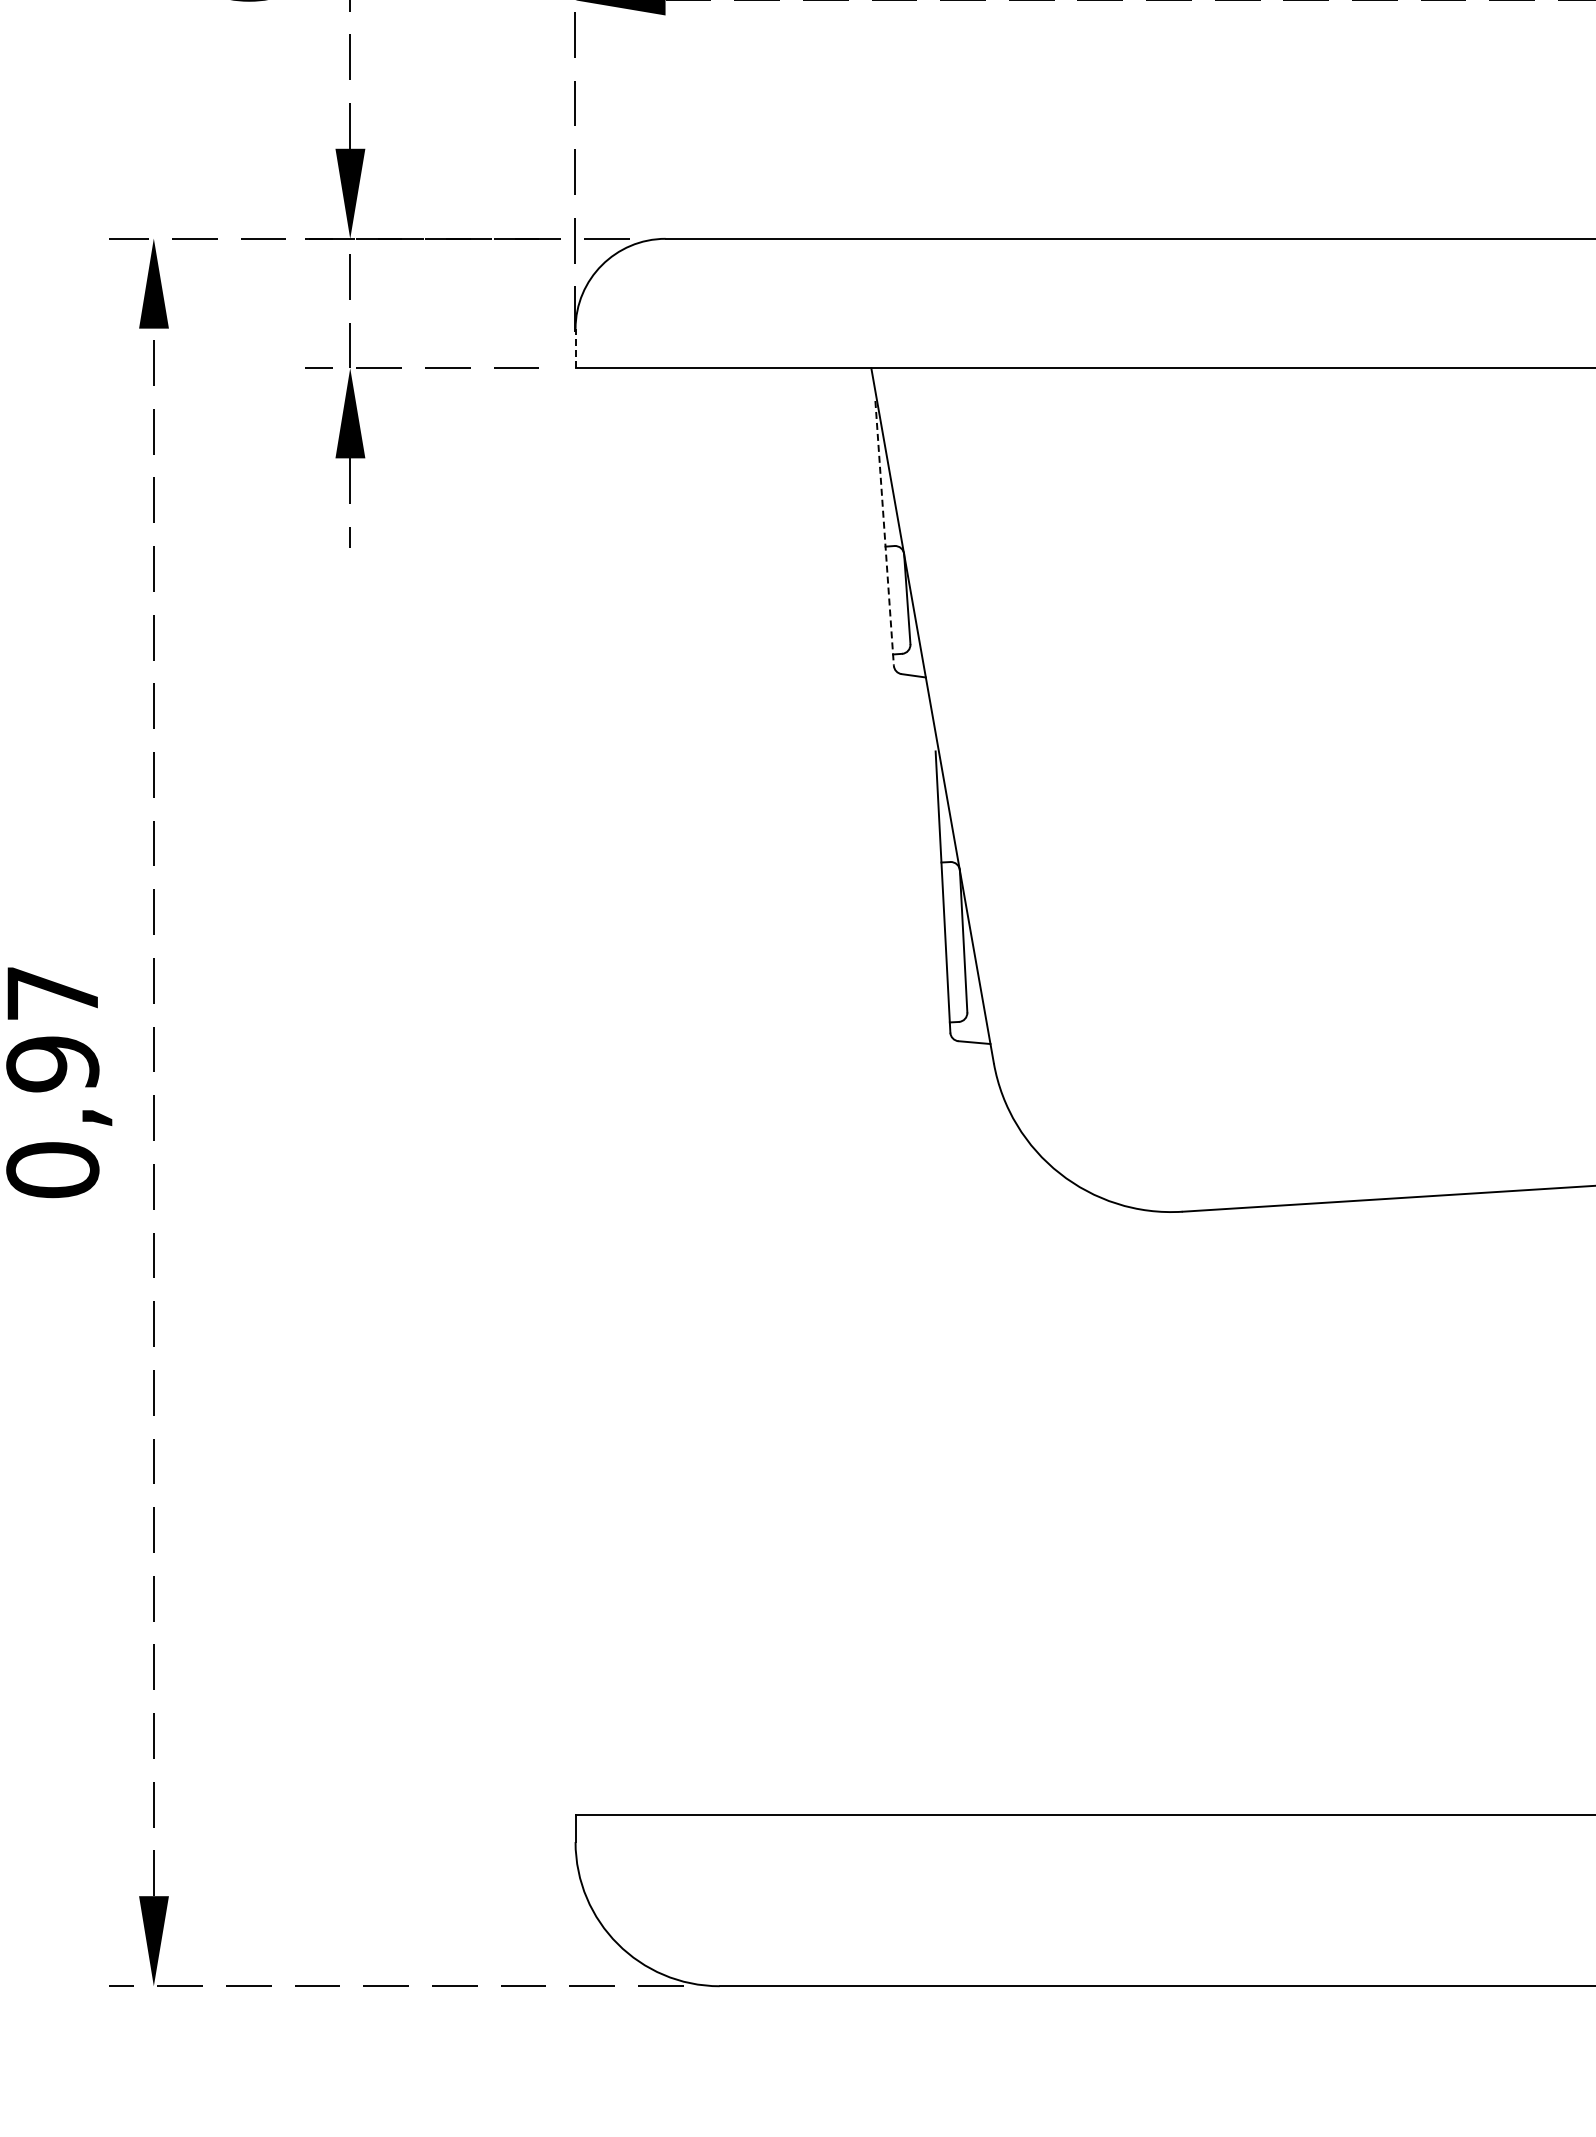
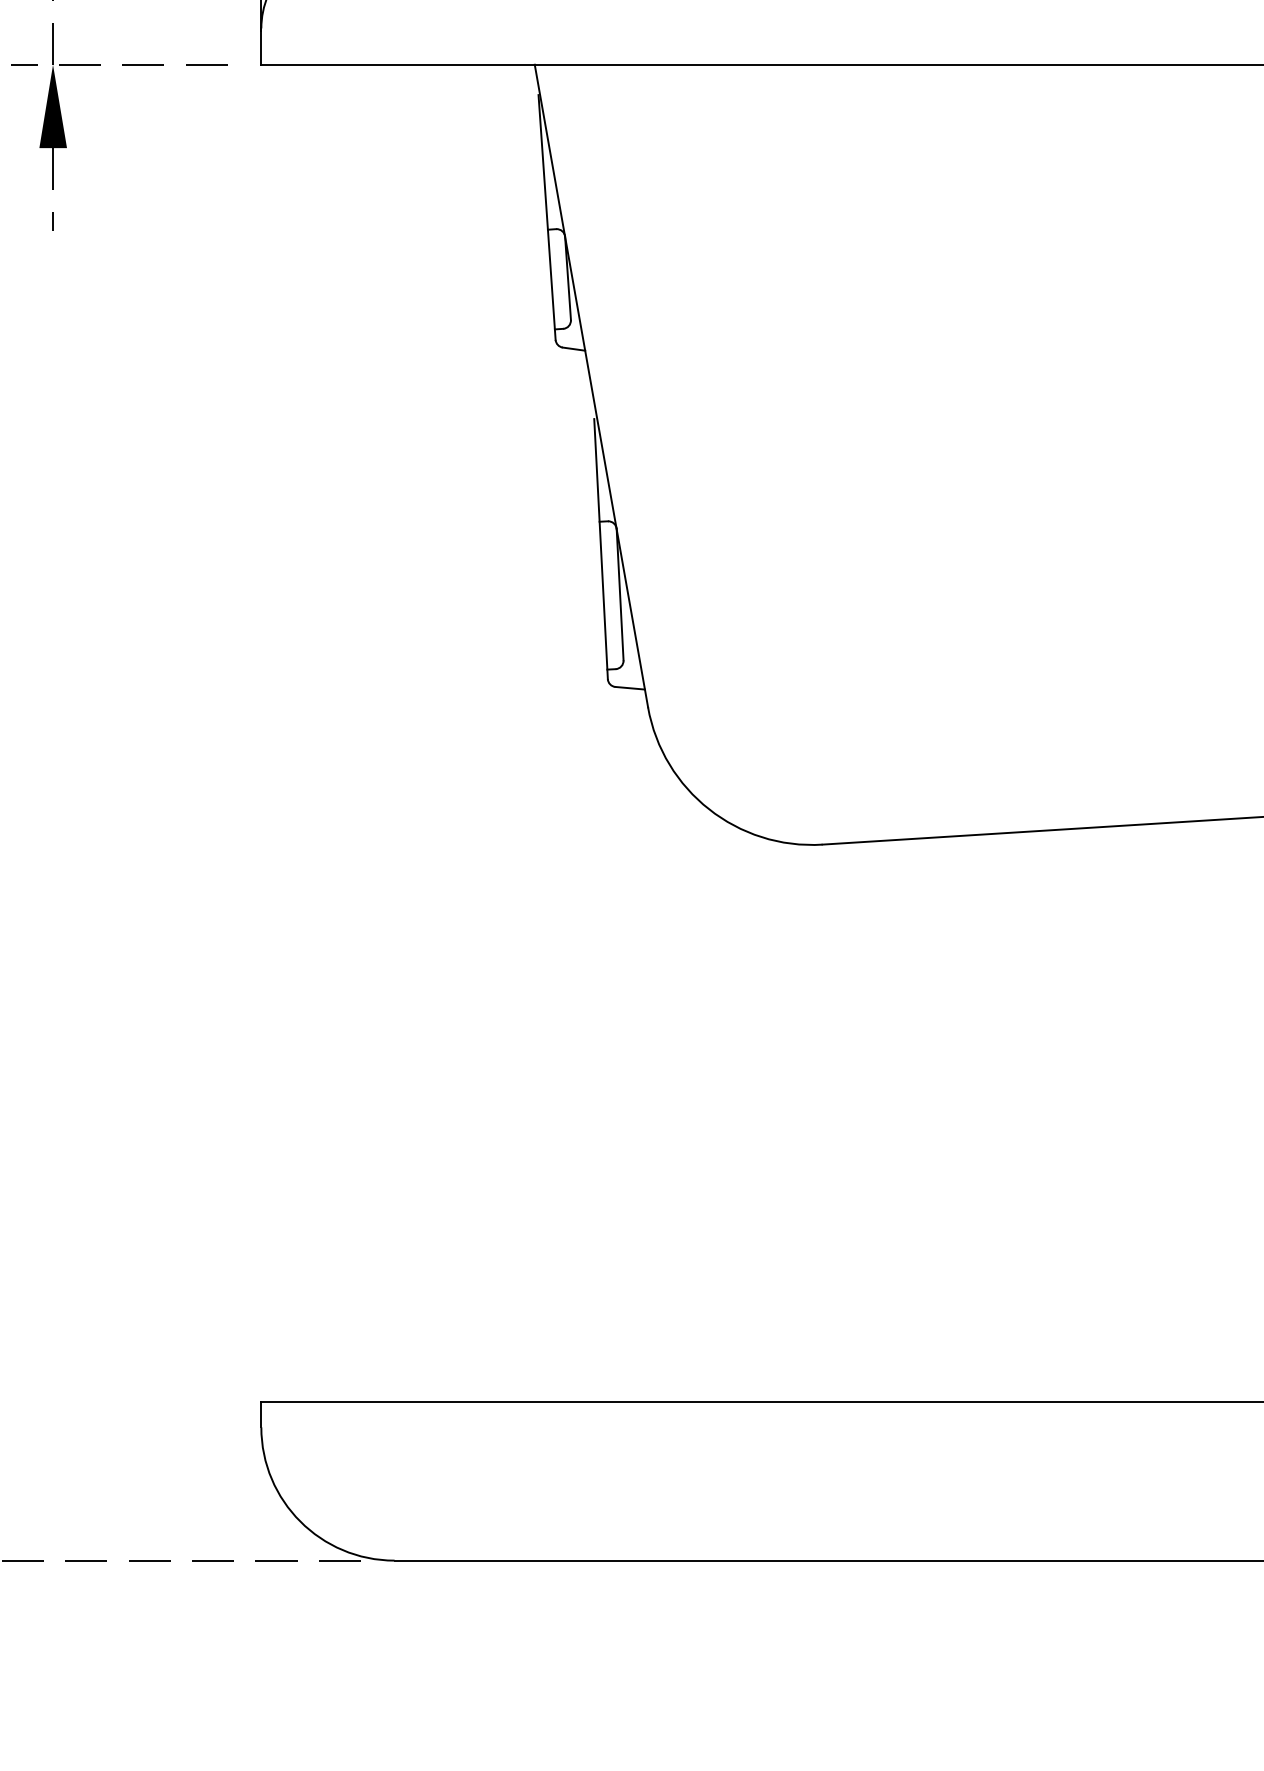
line: (575, 348) -> (261, 46), dashed -> solid
line: (884, 533) -> (546, 217), dashed -> solid

